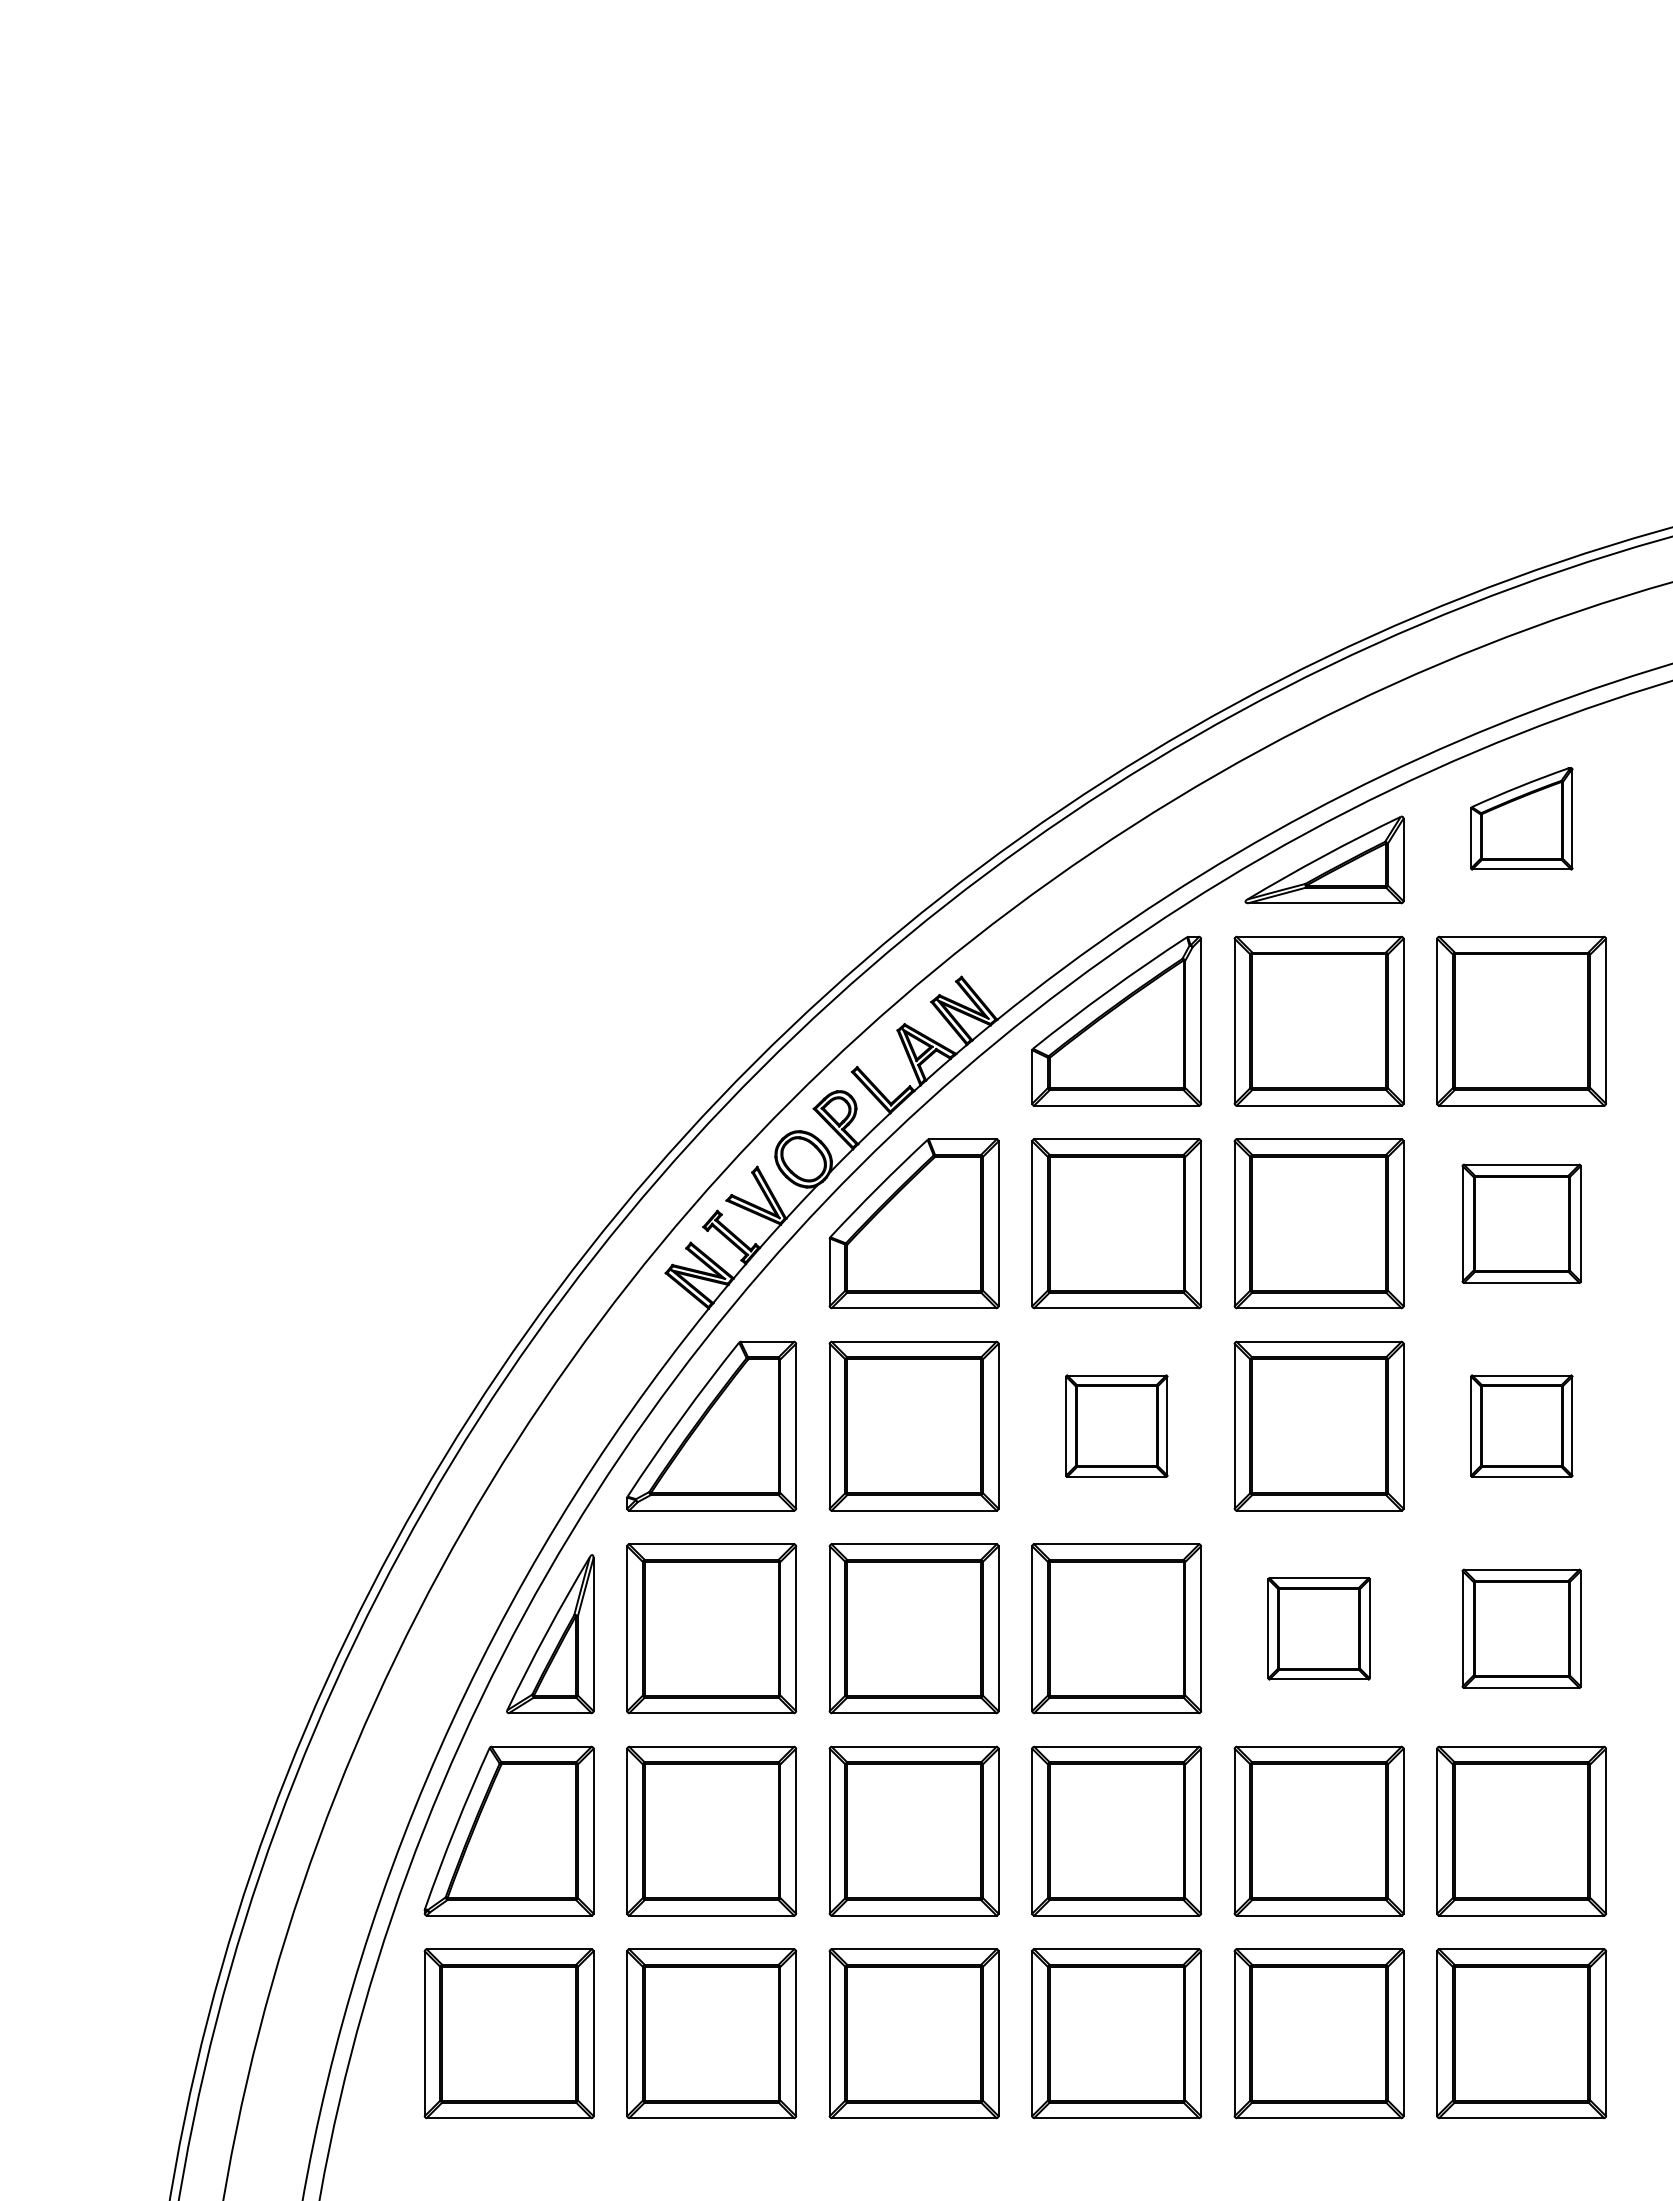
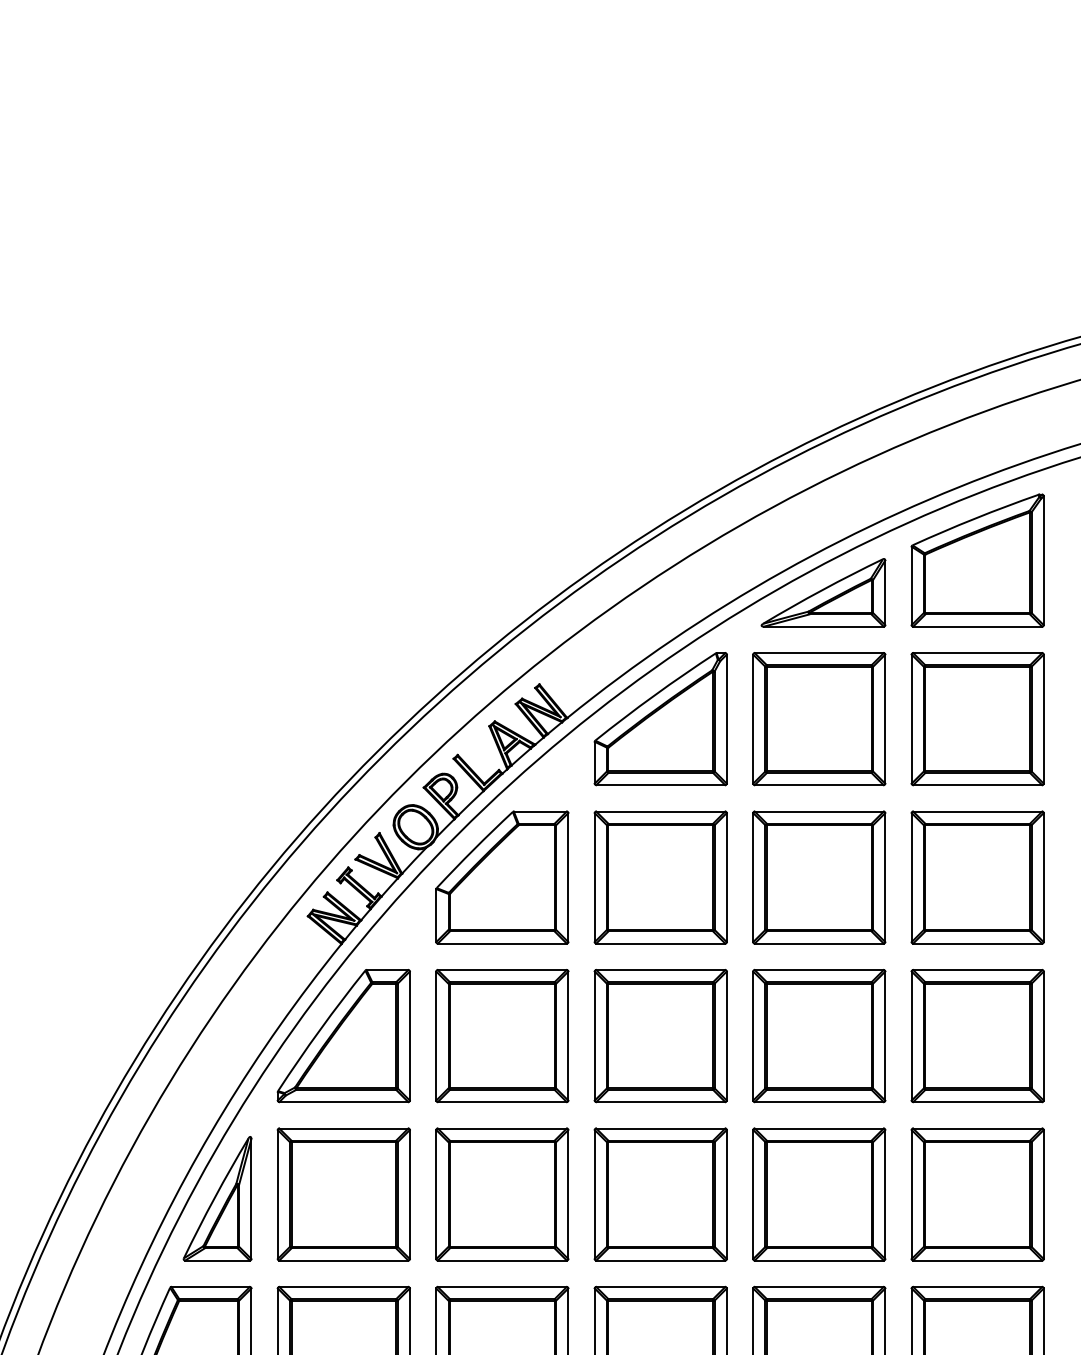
part: (1521, 818) -> (977, 560), size x1.67
part: (1521, 1223) -> (977, 877), size x1.43
part: (1116, 1425) -> (660, 1035), size x1.67
part: (1521, 1425) -> (977, 1035), size x1.67
part: (1318, 1628) -> (818, 1194), size x1.67
part: (1521, 1628) -> (977, 1194), size x1.43

